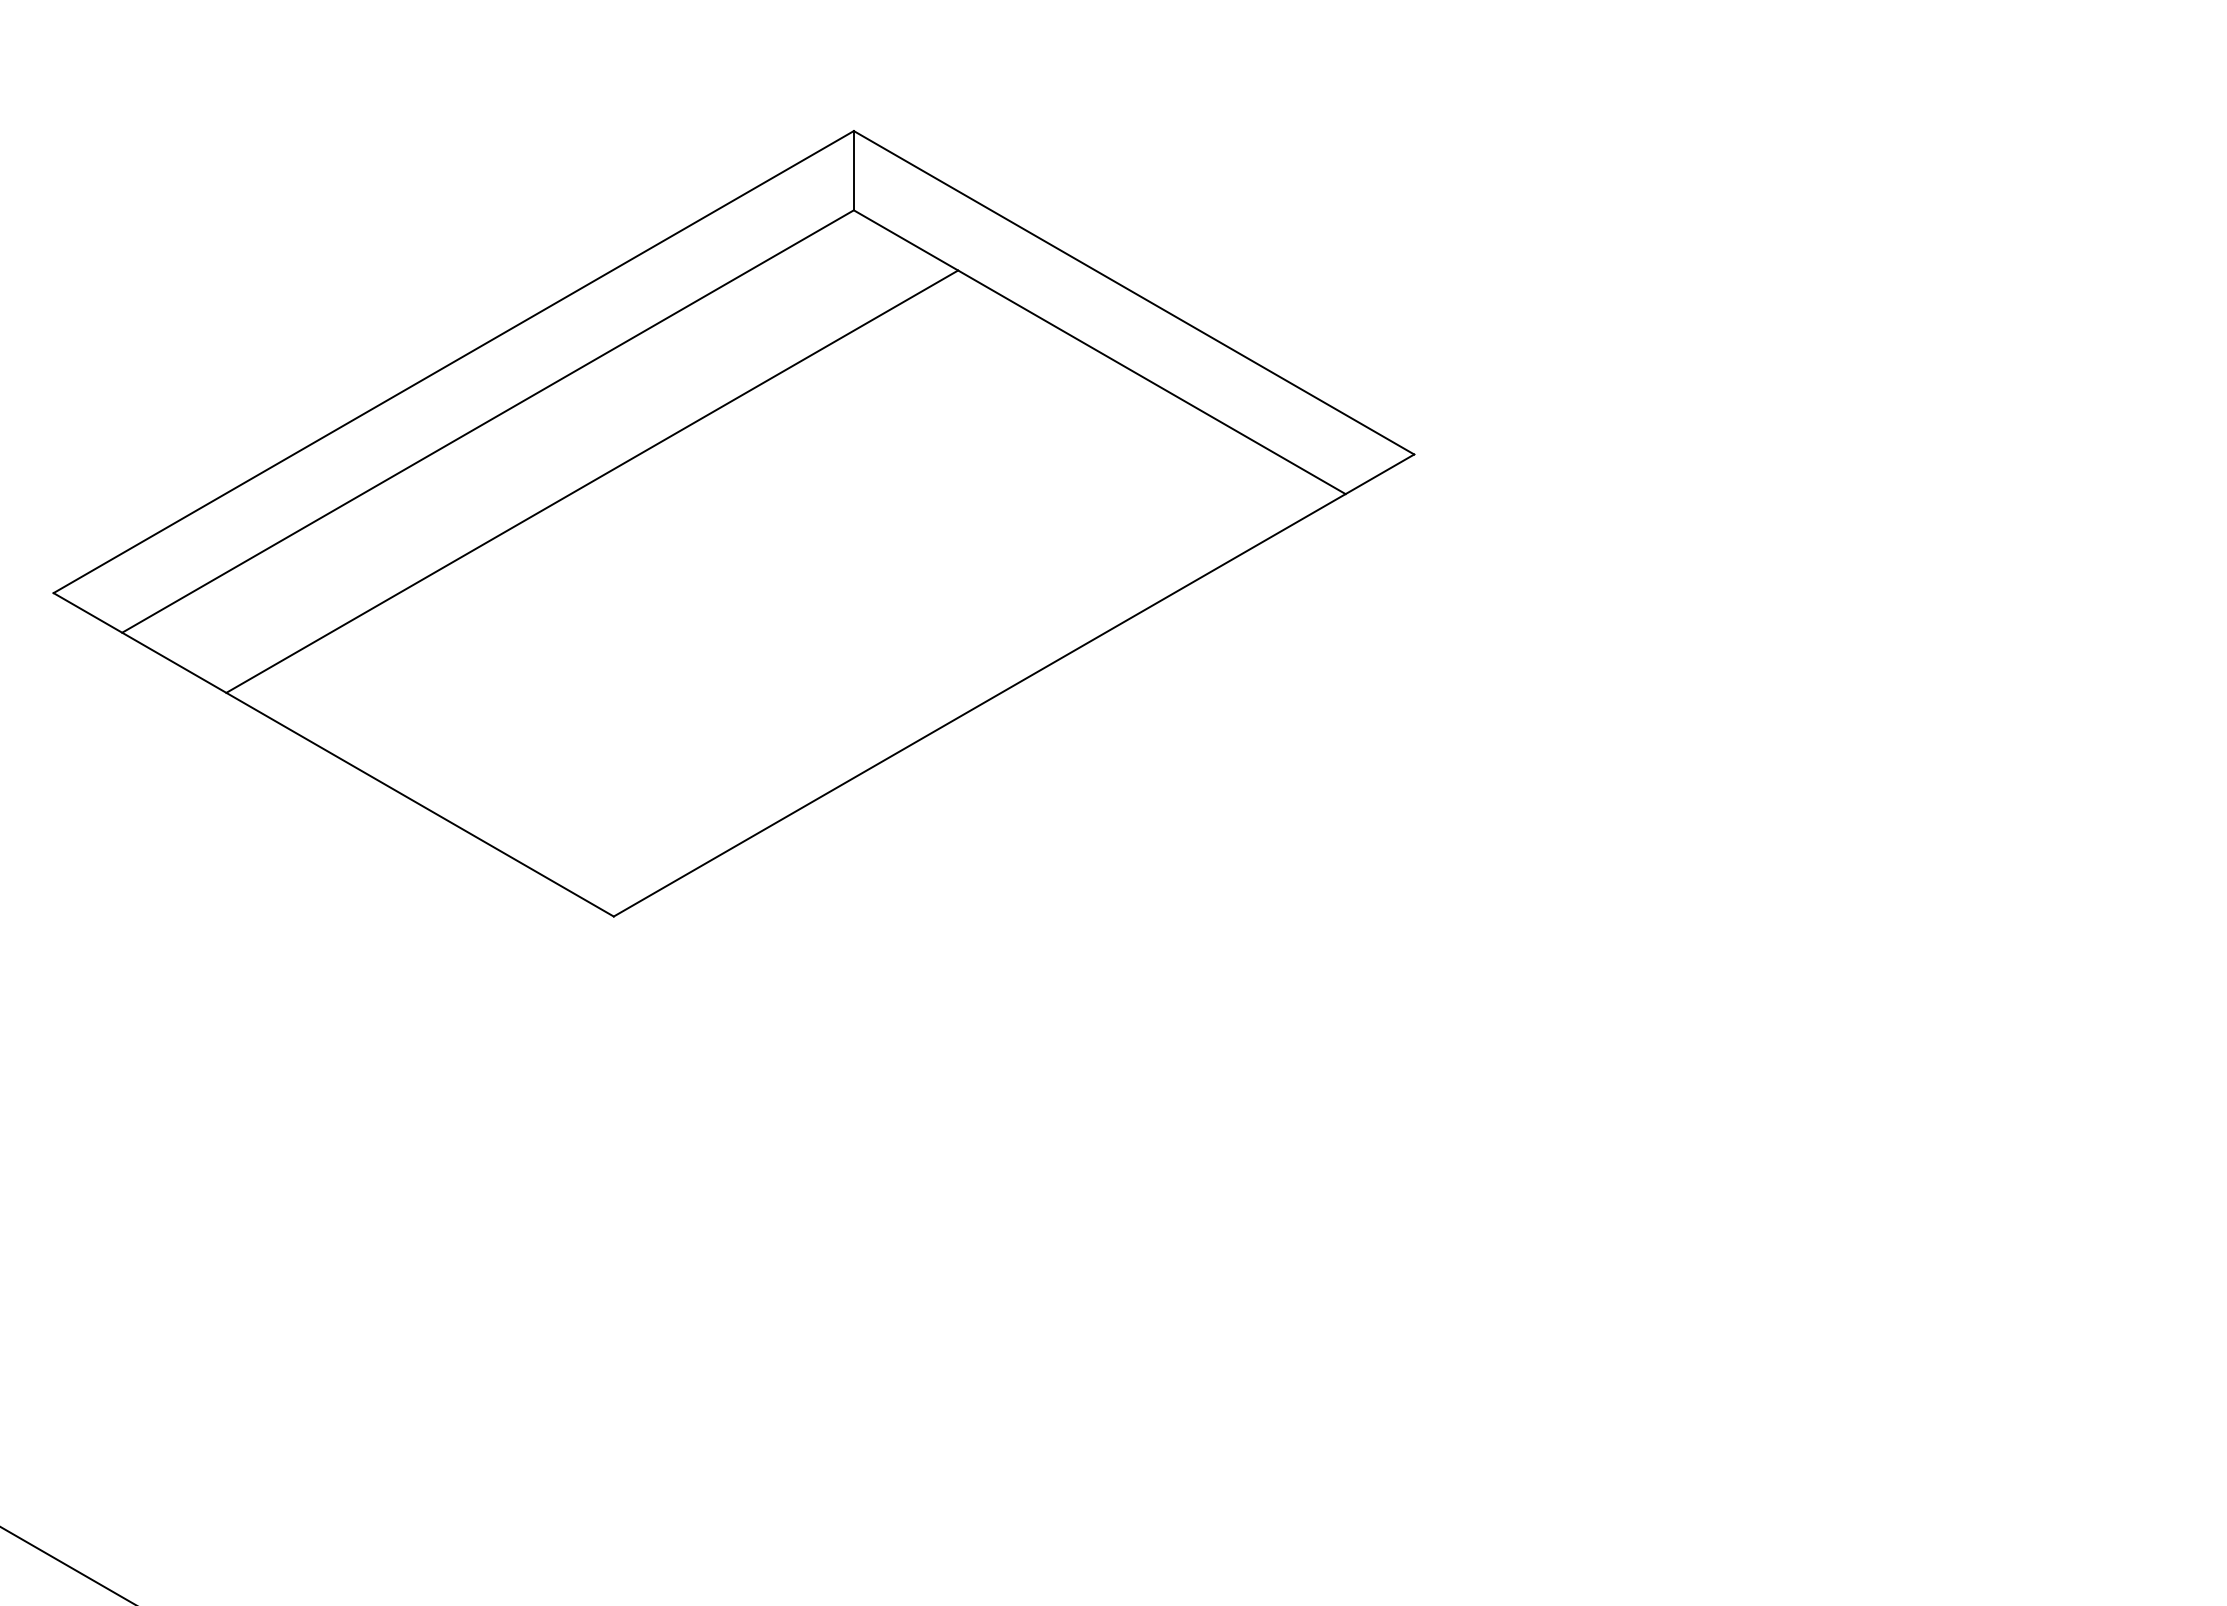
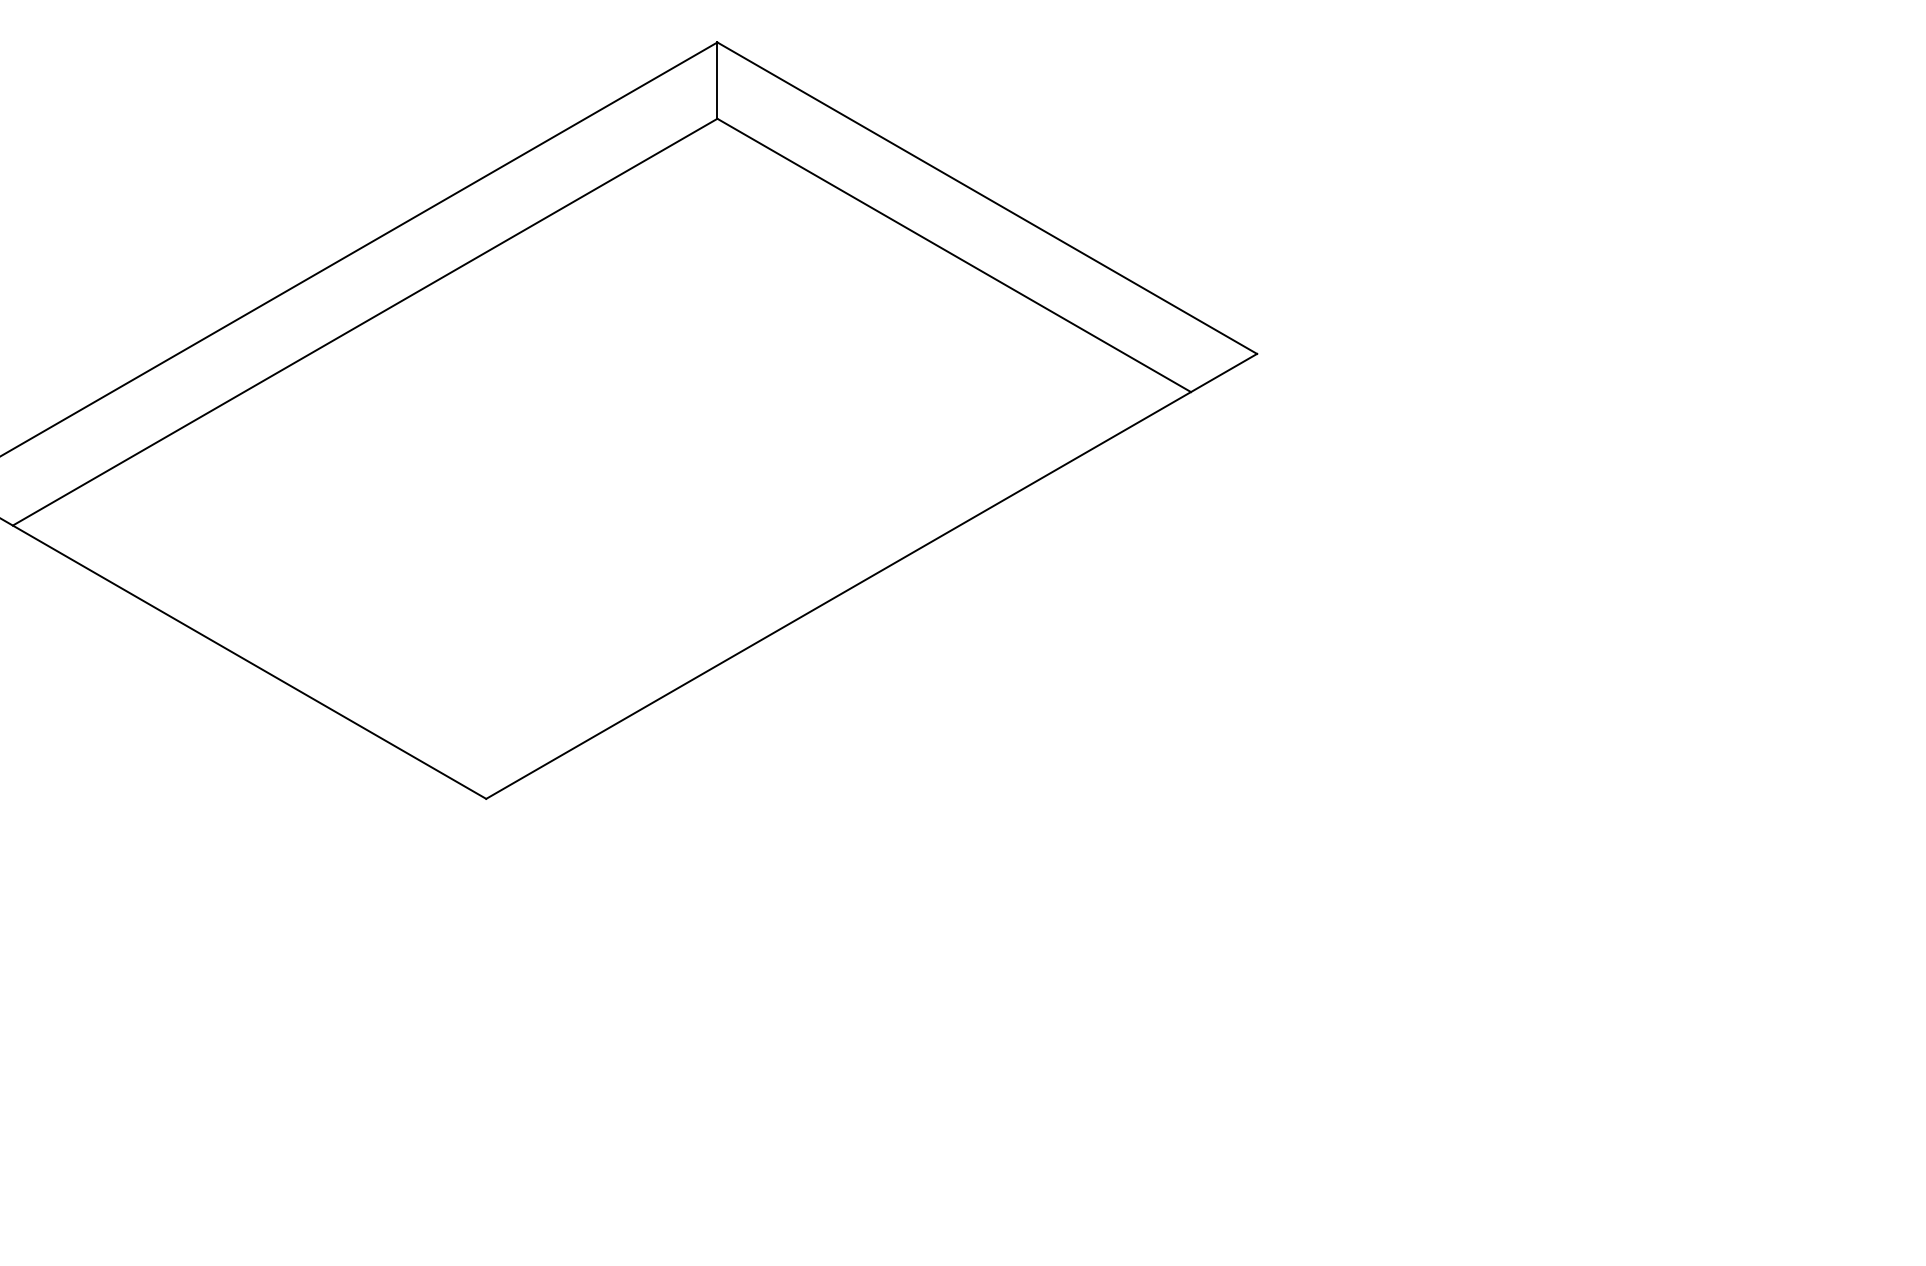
line: (592, 481) -> (465, 379), removed

